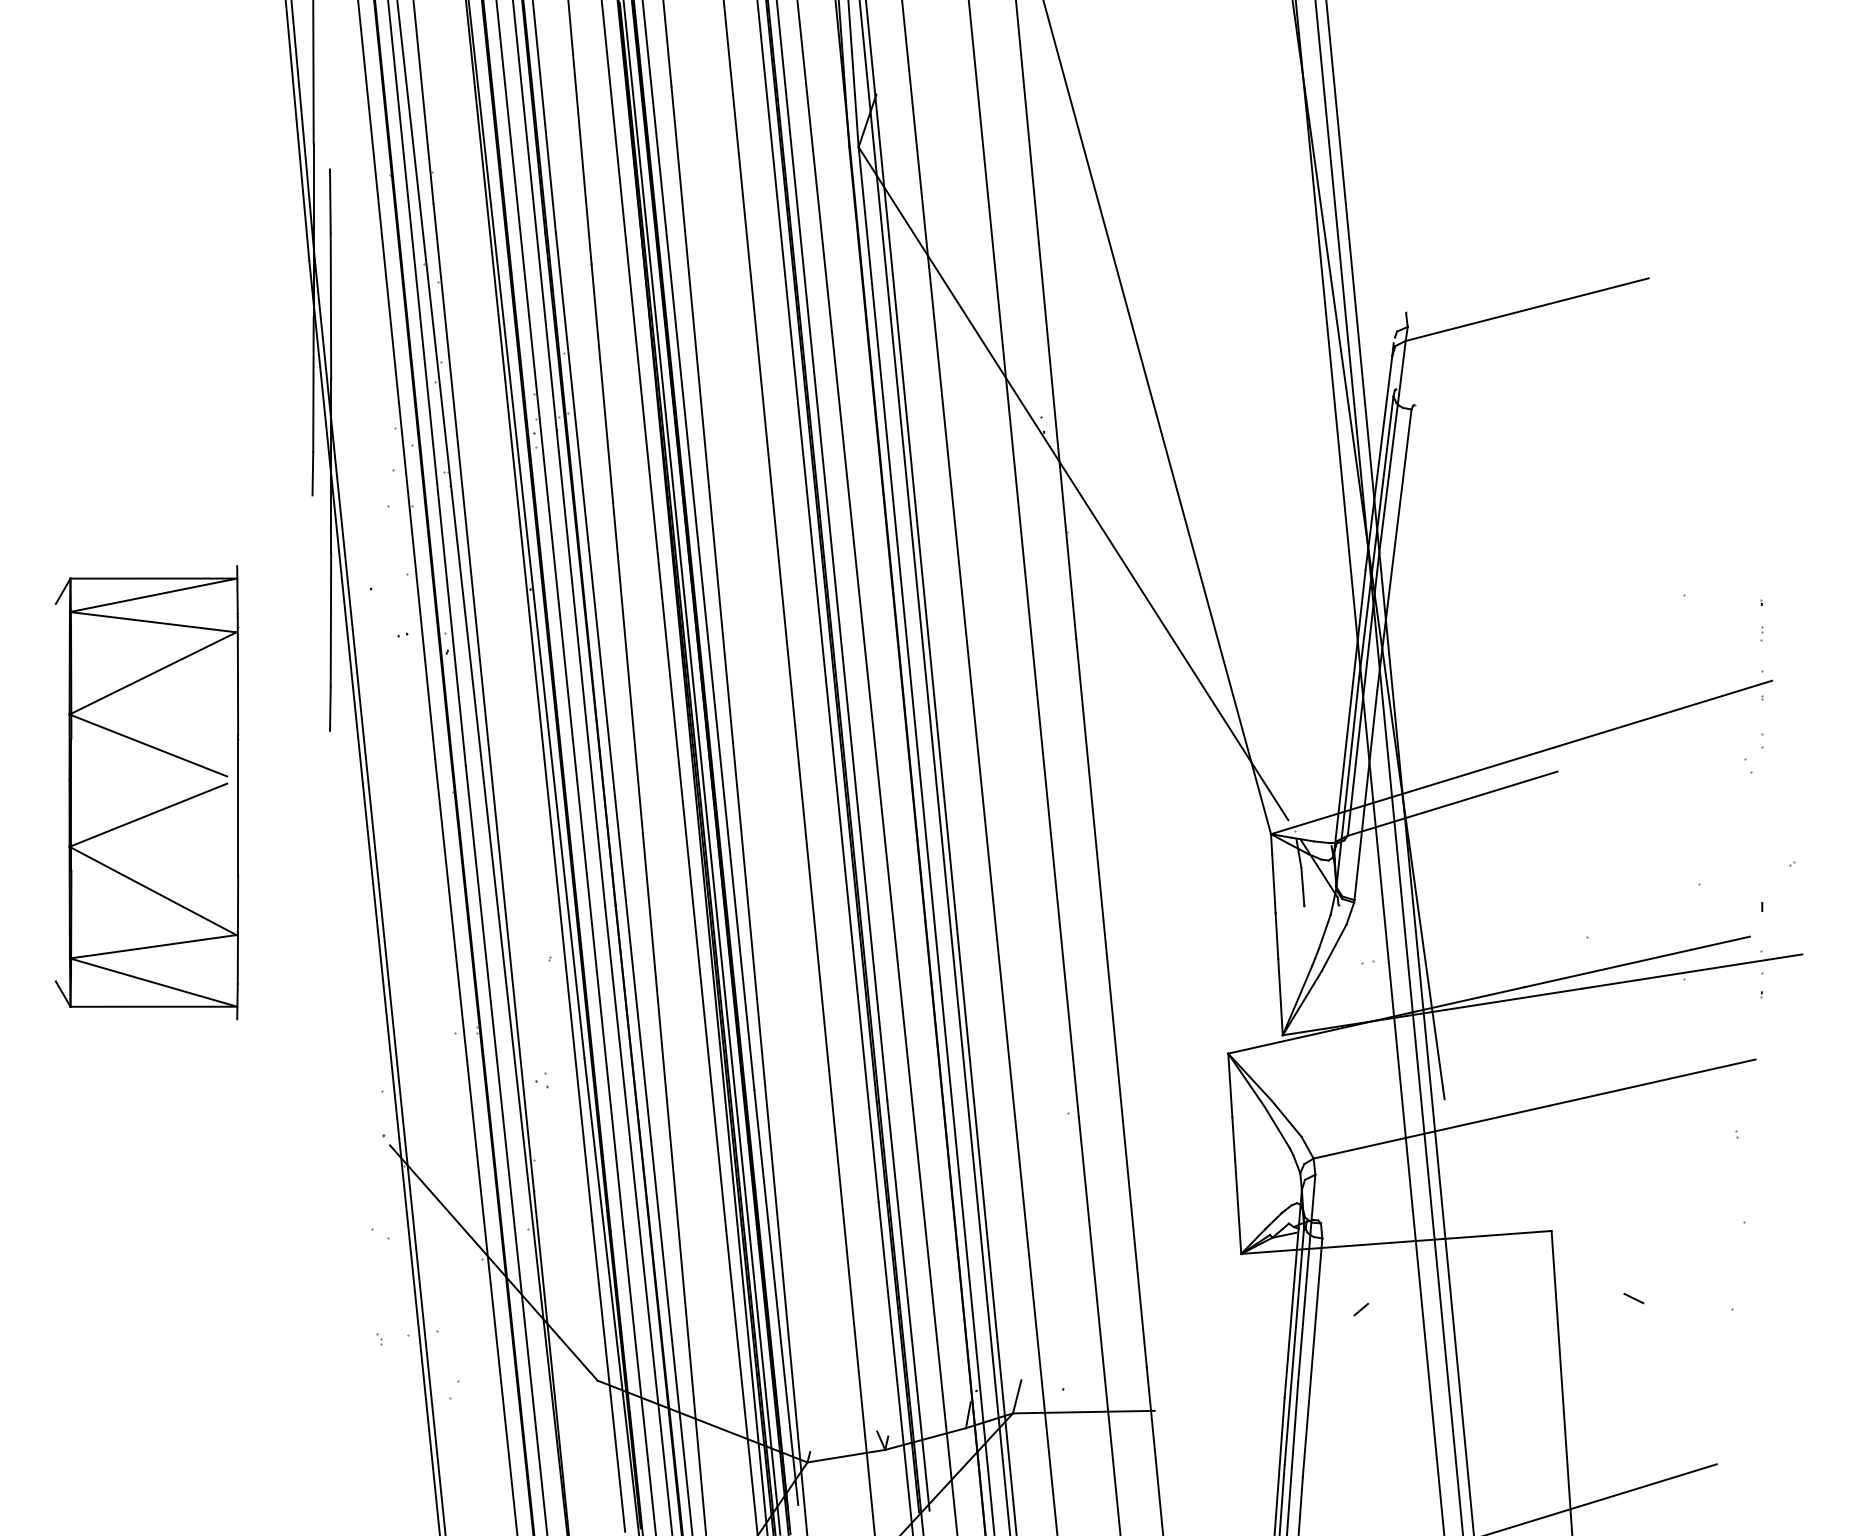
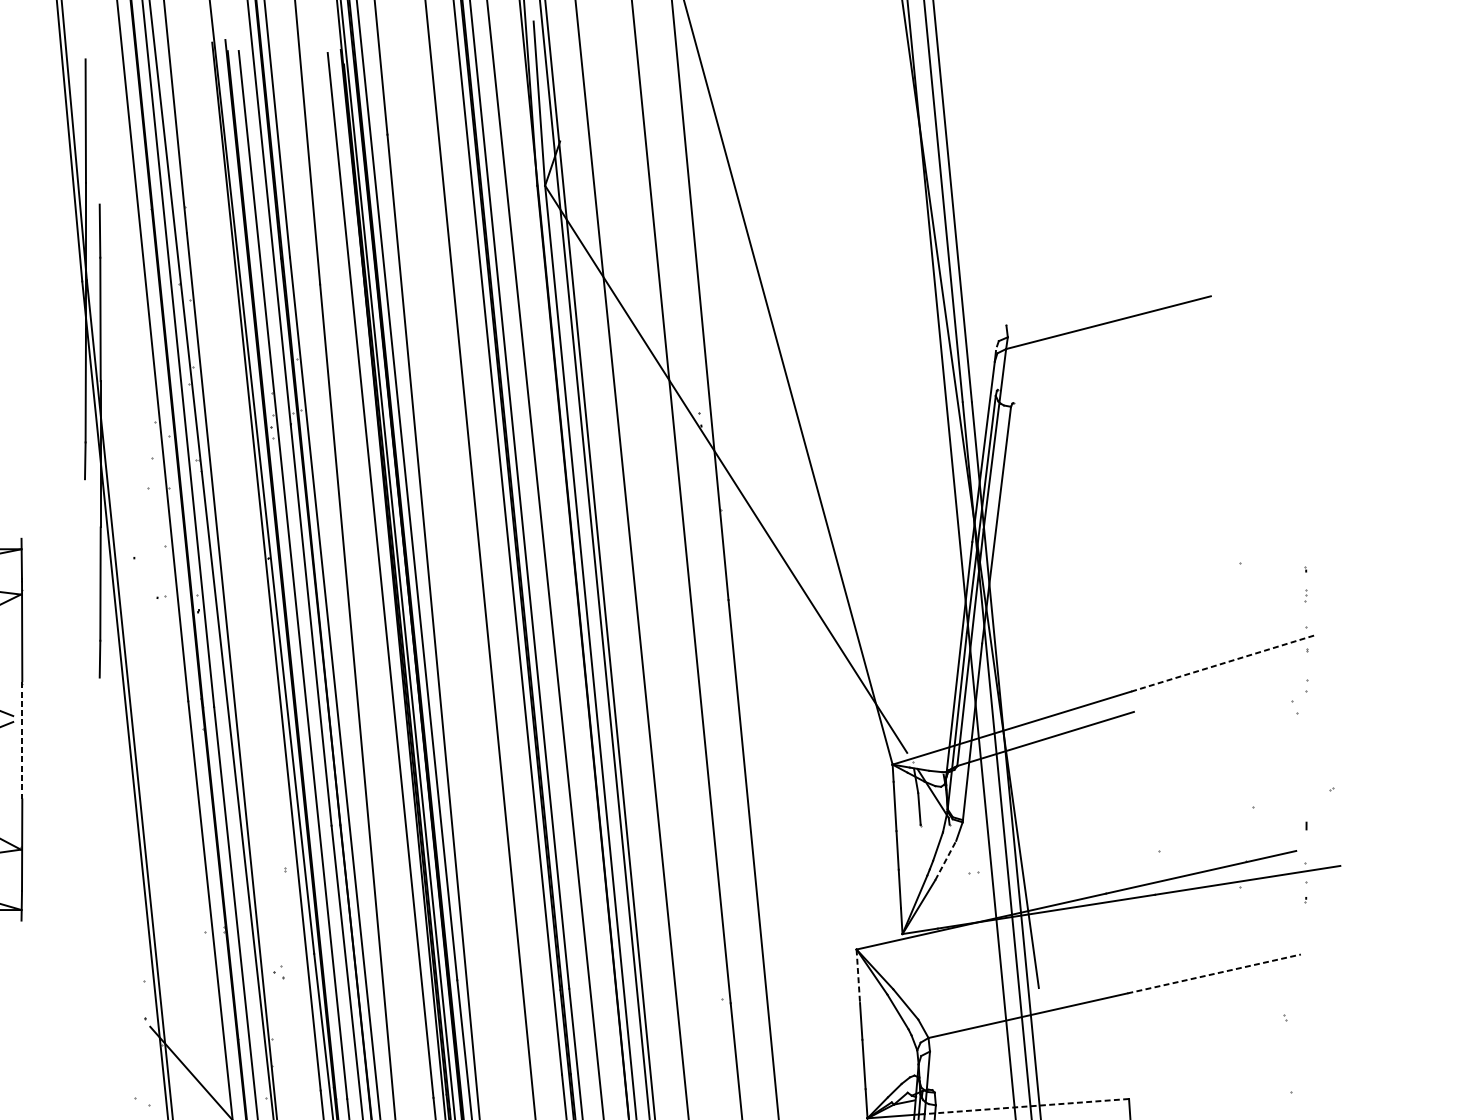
line: (1663, 714) -> (1223, 663), solid -> dashed
line: (238, 804) -> (22, 739), solid -> dashed
line: (1334, 947) -> (946, 860), solid -> dashed
line: (1652, 1082) -> (1214, 973), solid -> dashed
line: (1230, 1085) -> (858, 976), solid -> dashed
line: (1429, 1240) -> (1026, 1107), solid -> dashed

